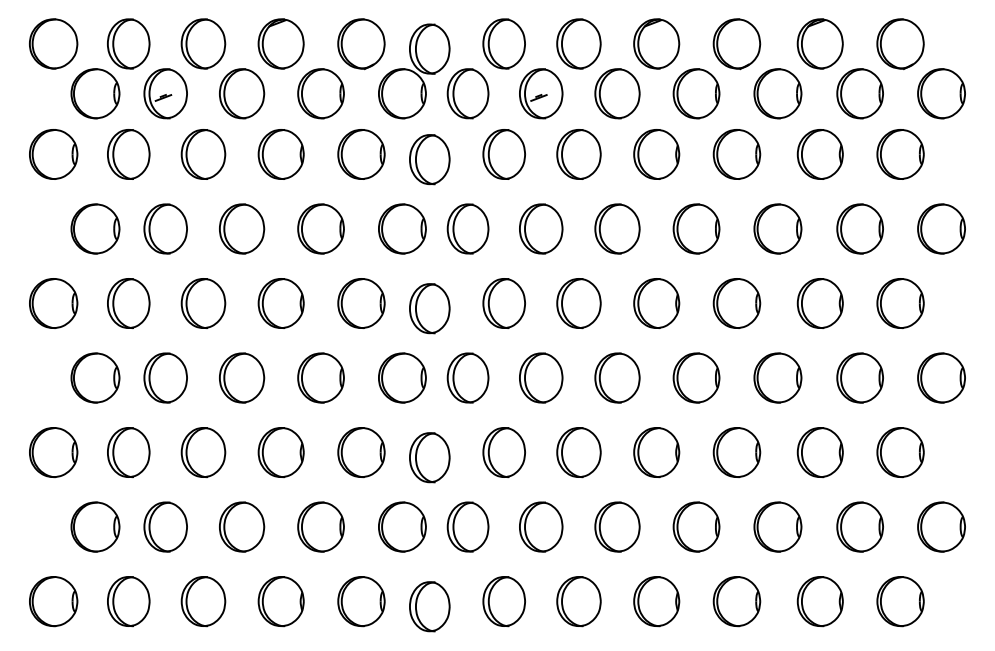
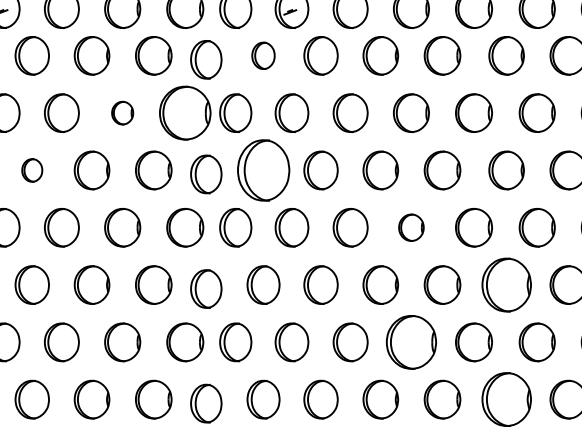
part: (503, 154) -> (262, 55), size x0.7
part: (320, 228) -> (122, 112), size x0.6
part: (402, 228) -> (185, 112), size x1.4
part: (203, 303) -> (32, 170), size x0.6
part: (503, 303) -> (262, 170), size x1.6
part: (696, 377) -> (411, 227), size x0.7
part: (819, 452) -> (505, 285), size x1.4
part: (696, 526) -> (411, 341), size x1.4
part: (819, 601) -> (505, 399), size x1.4

